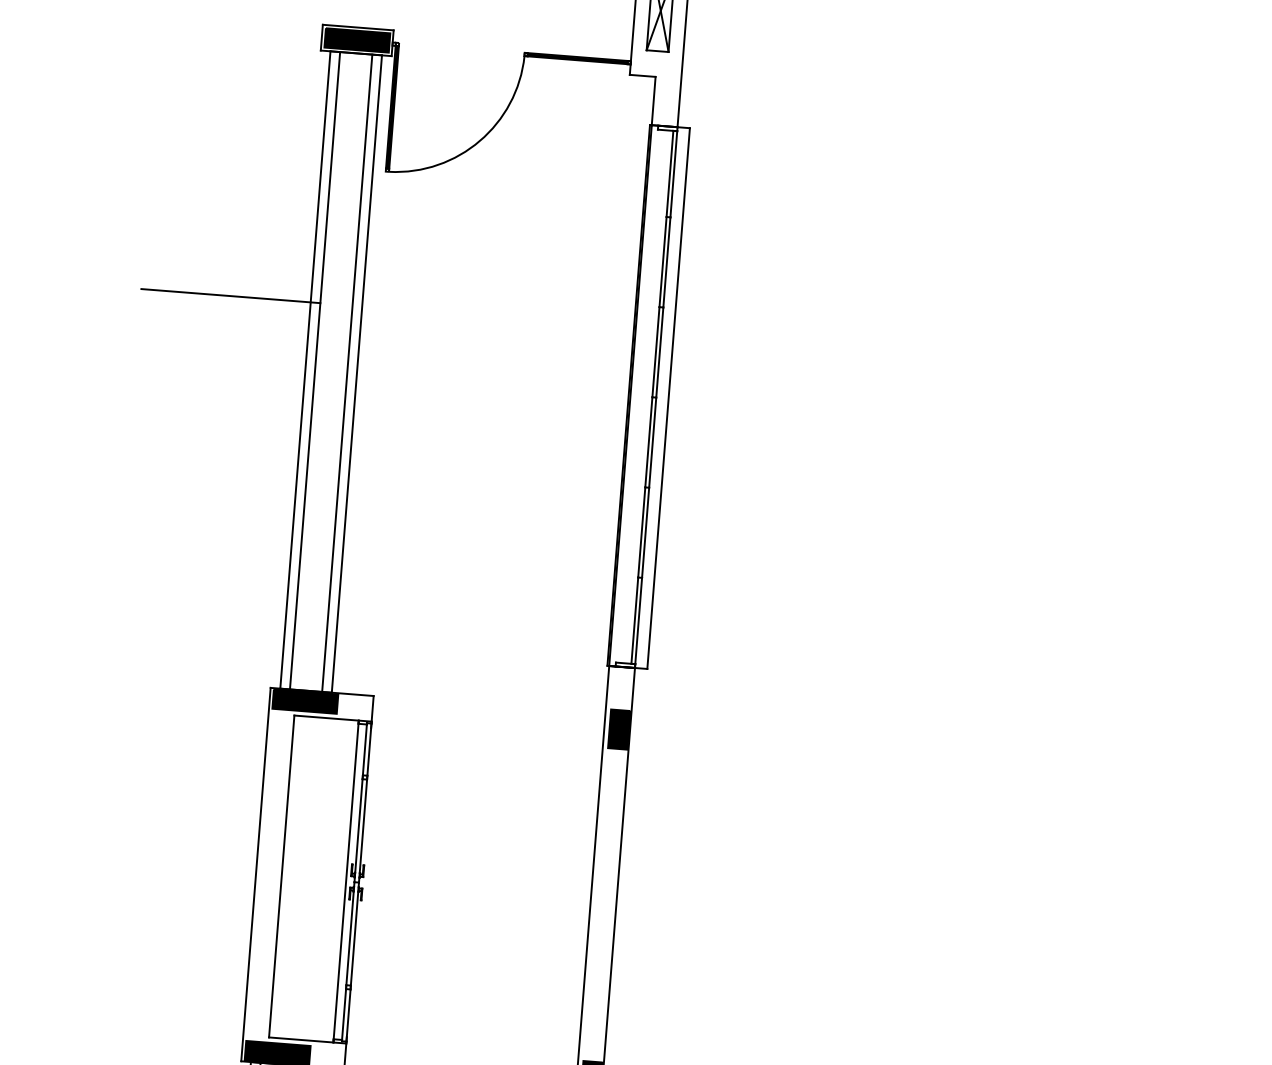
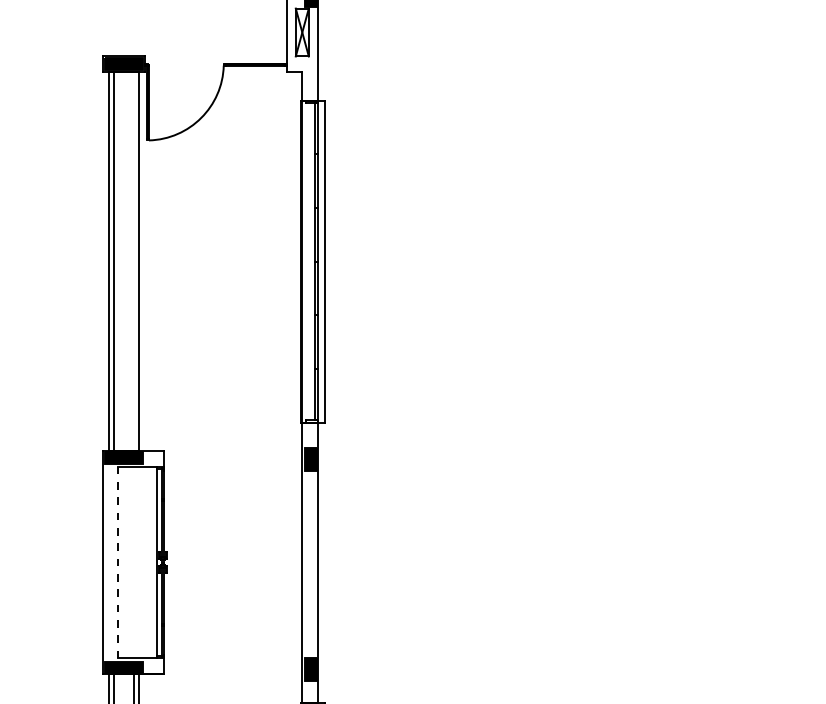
line: (229, 296) -> (60, 221), removed
line: (347, 373) -> (133, 261), removed
line: (282, 876) -> (118, 562), solid -> dashed

